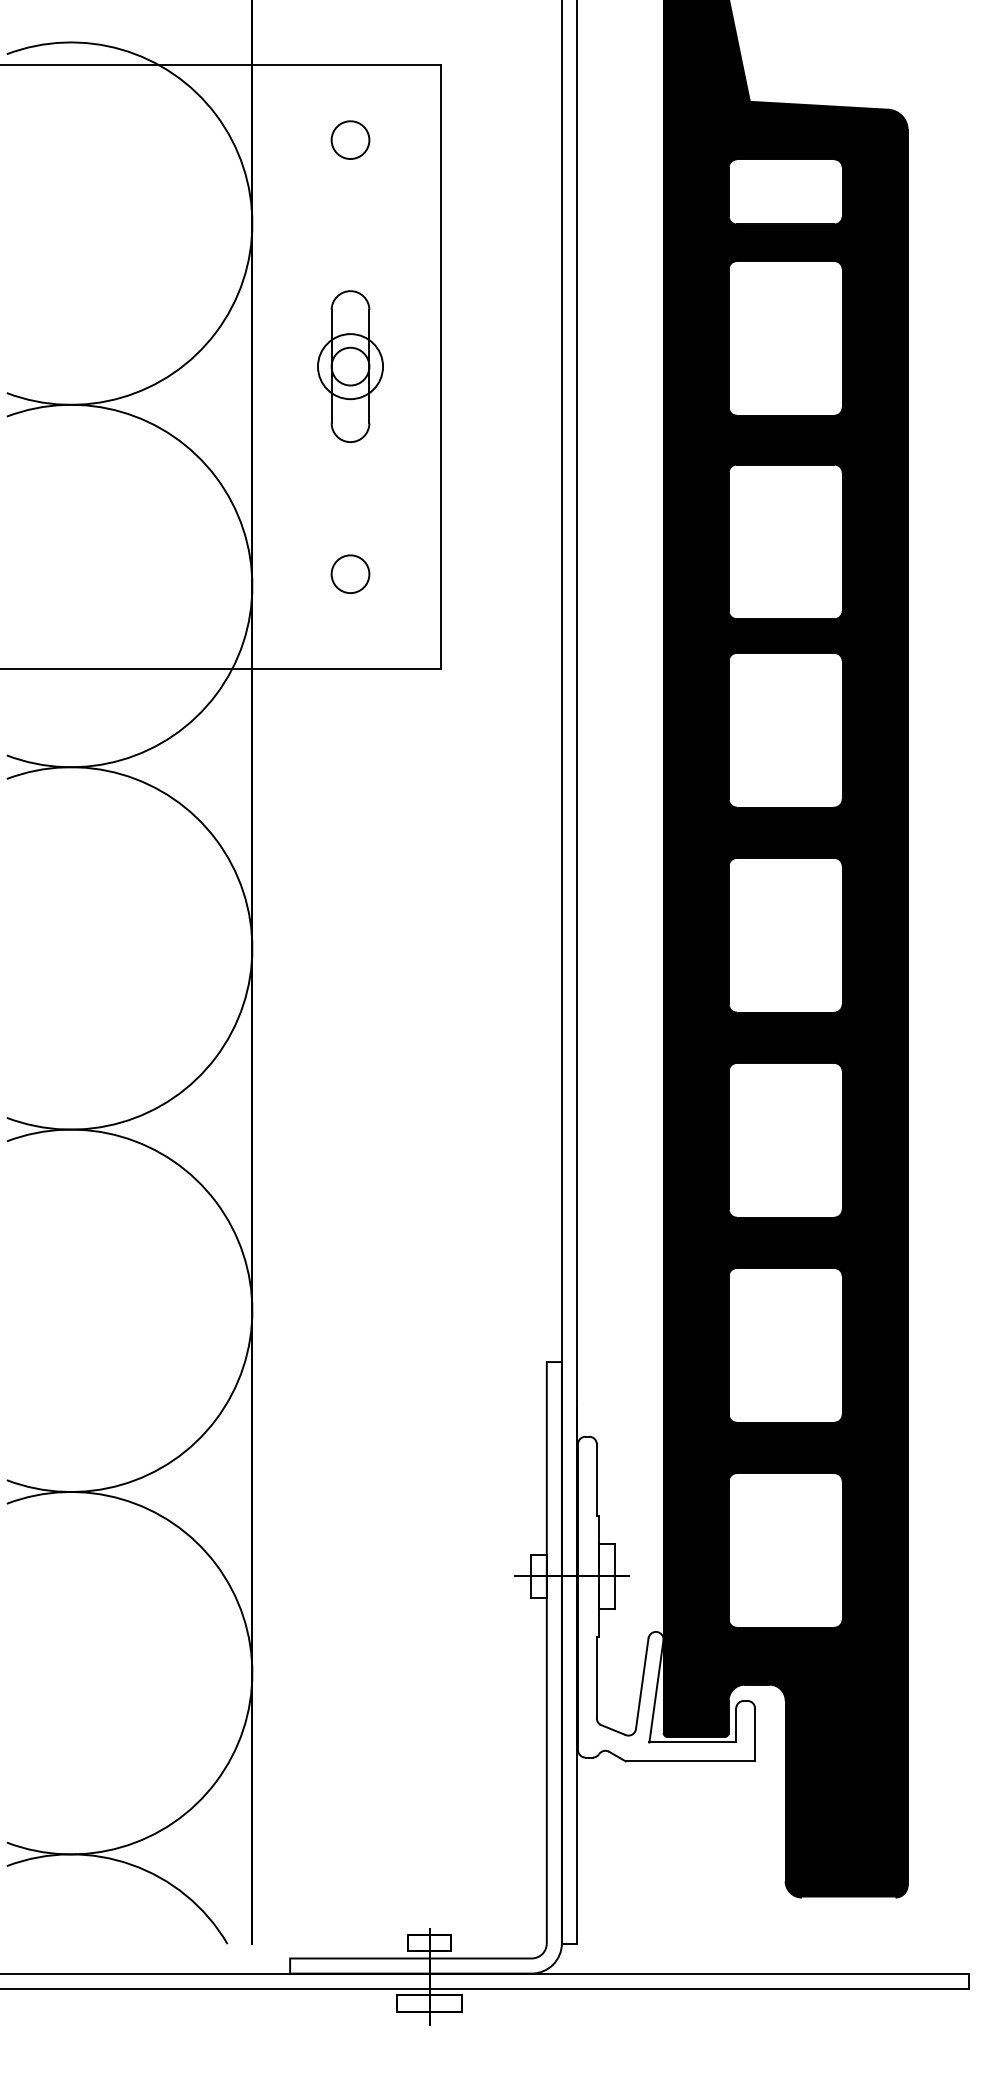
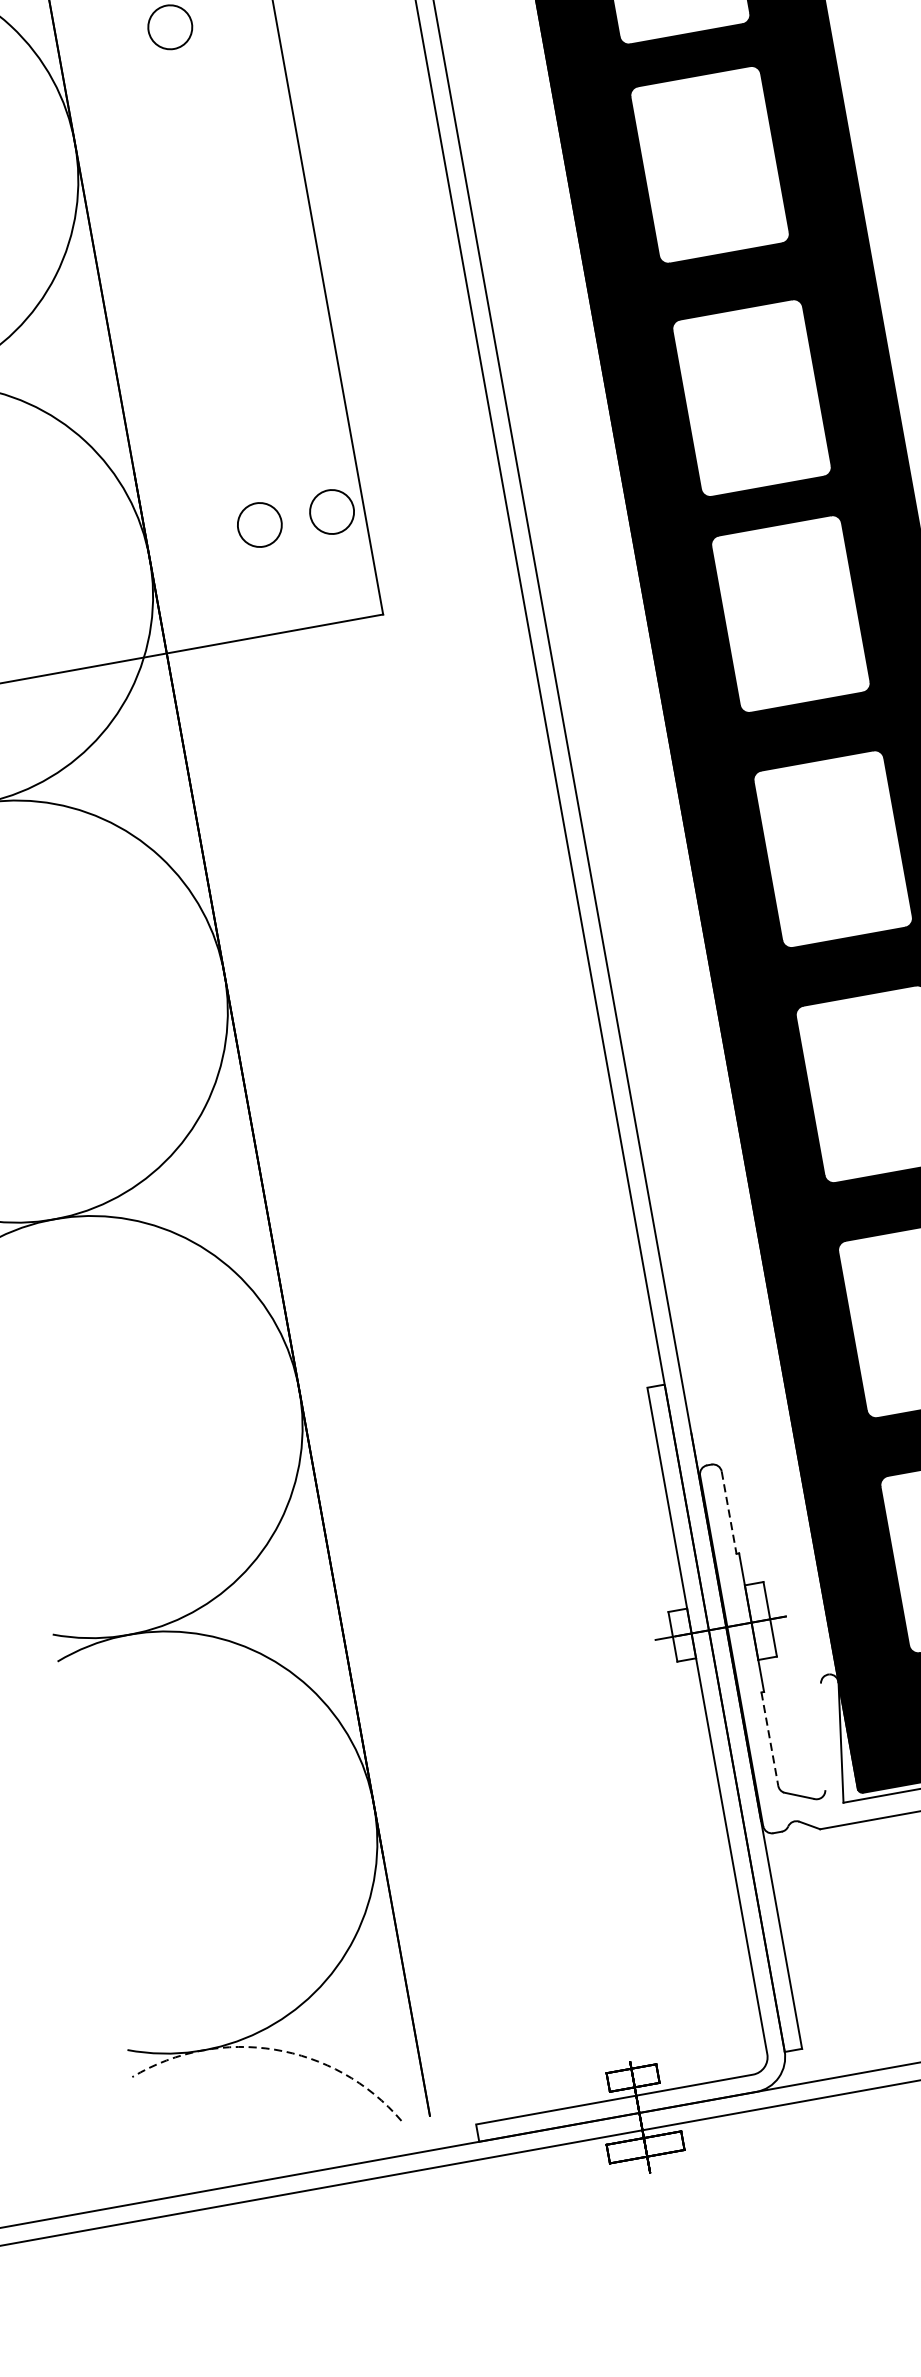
part: (350, 366) -> (216, 286), removed
circle: (413, 573) -> (331, 511), added
line: (596, 1480) -> (728, 1513), solid -> dashed
line: (596, 1677) -> (769, 1739), solid -> dashed
line: (641, 1683) -> (822, 1736), removed
arc: (131, 1864) -> (274, 2049), solid -> dashed

